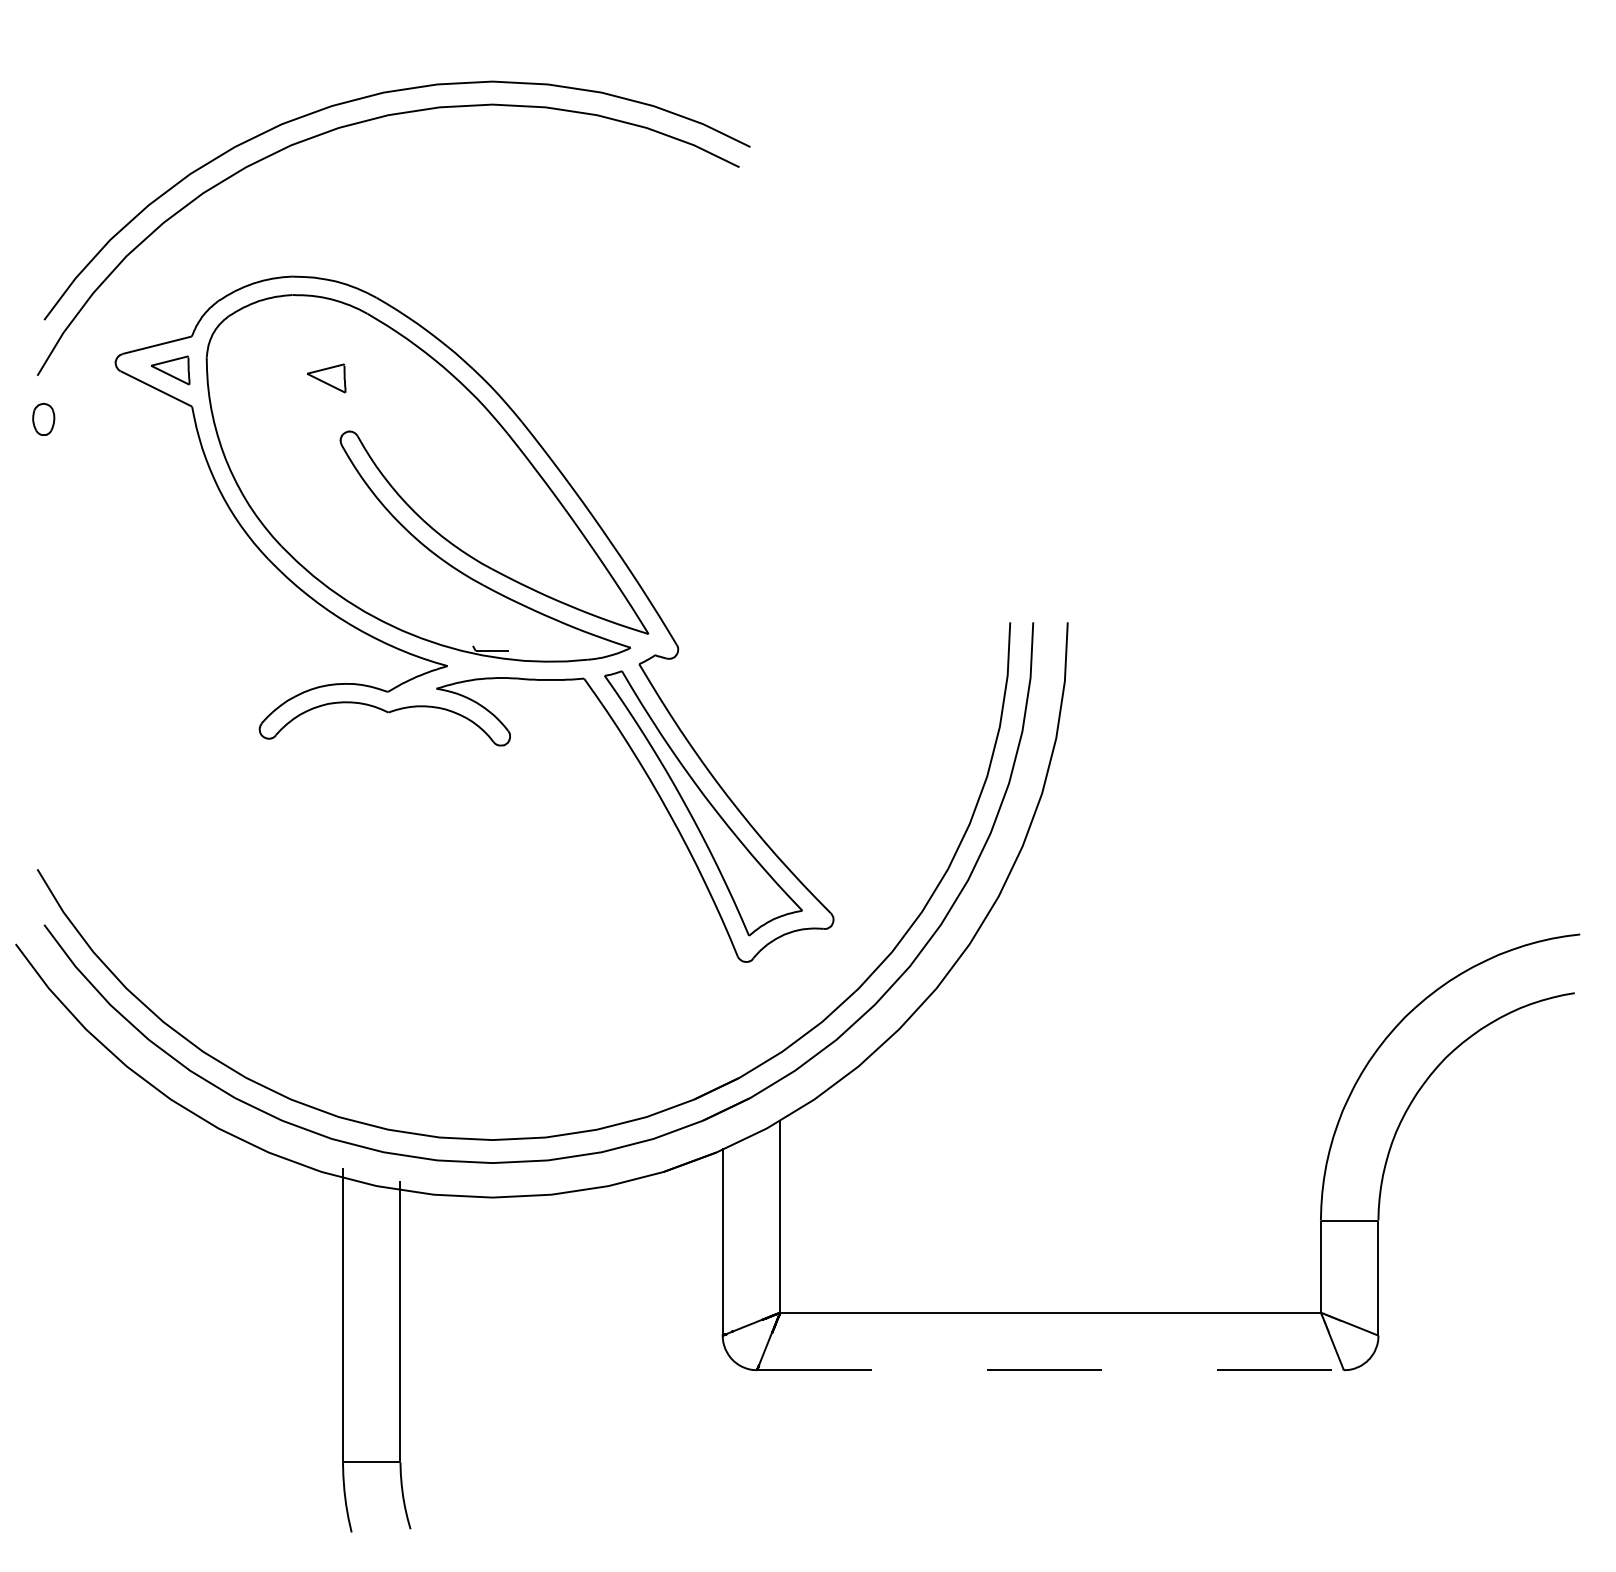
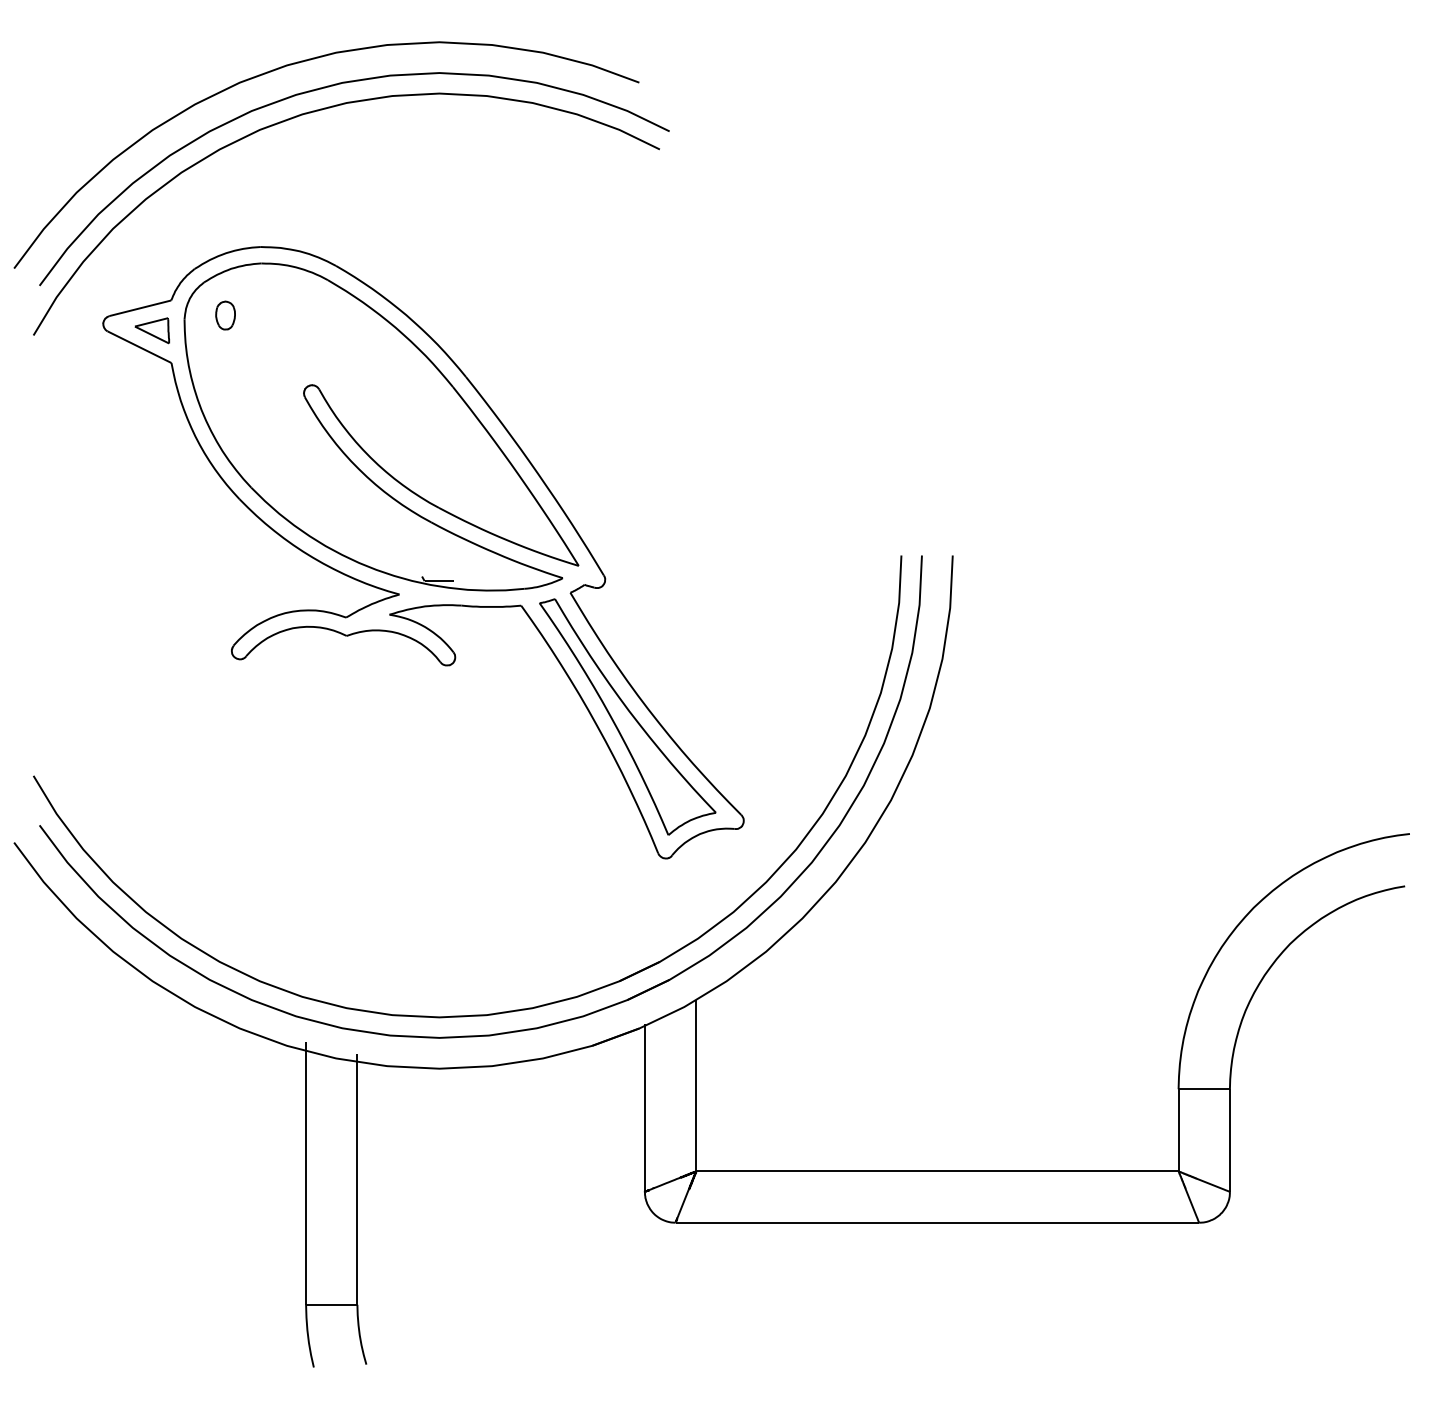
curve: (340, 69) -> (303, 62), added
part: (326, 378) -> (291, 337), removed
part: (43, 418) -> (225, 314), moved
line: (1051, 1370) -> (938, 1222), dashed -> solid

